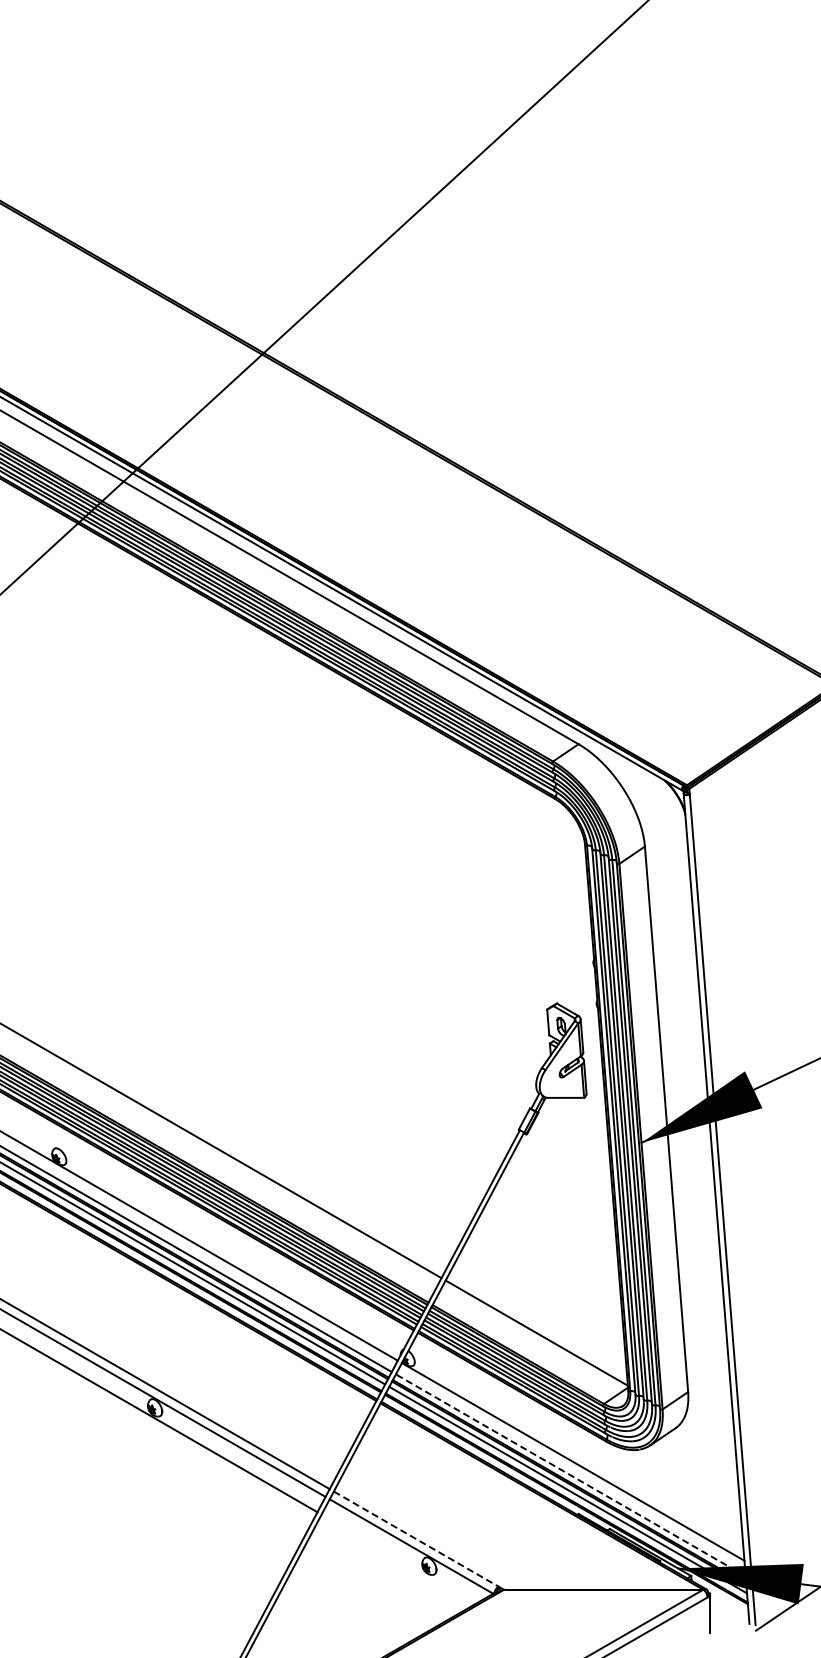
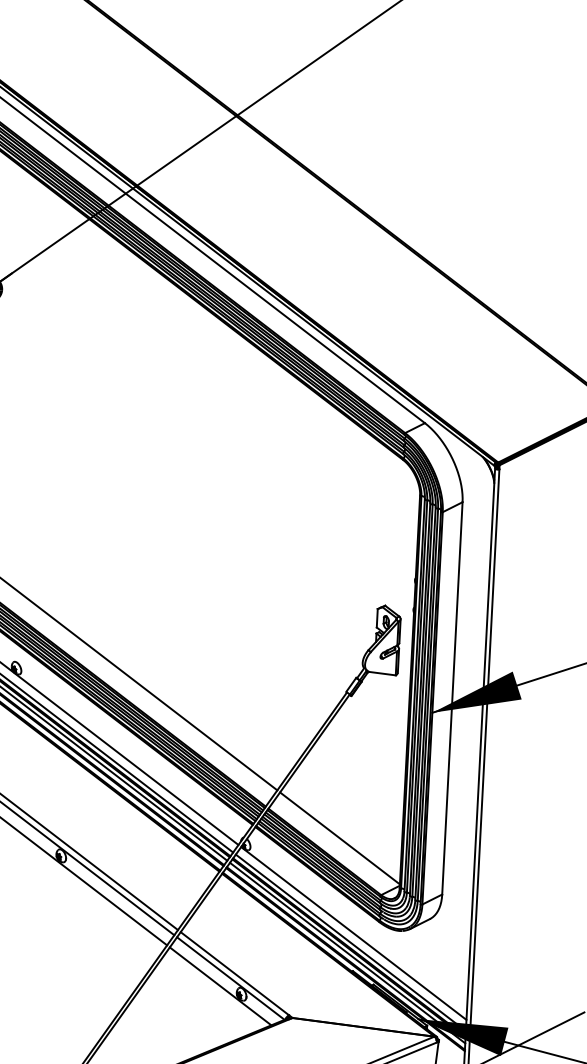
line: (570, 1475) -> (350, 942), dashed -> solid
line: (416, 1539) -> (235, 974), dashed -> solid
line: (398, 1558) -> (220, 985), added

